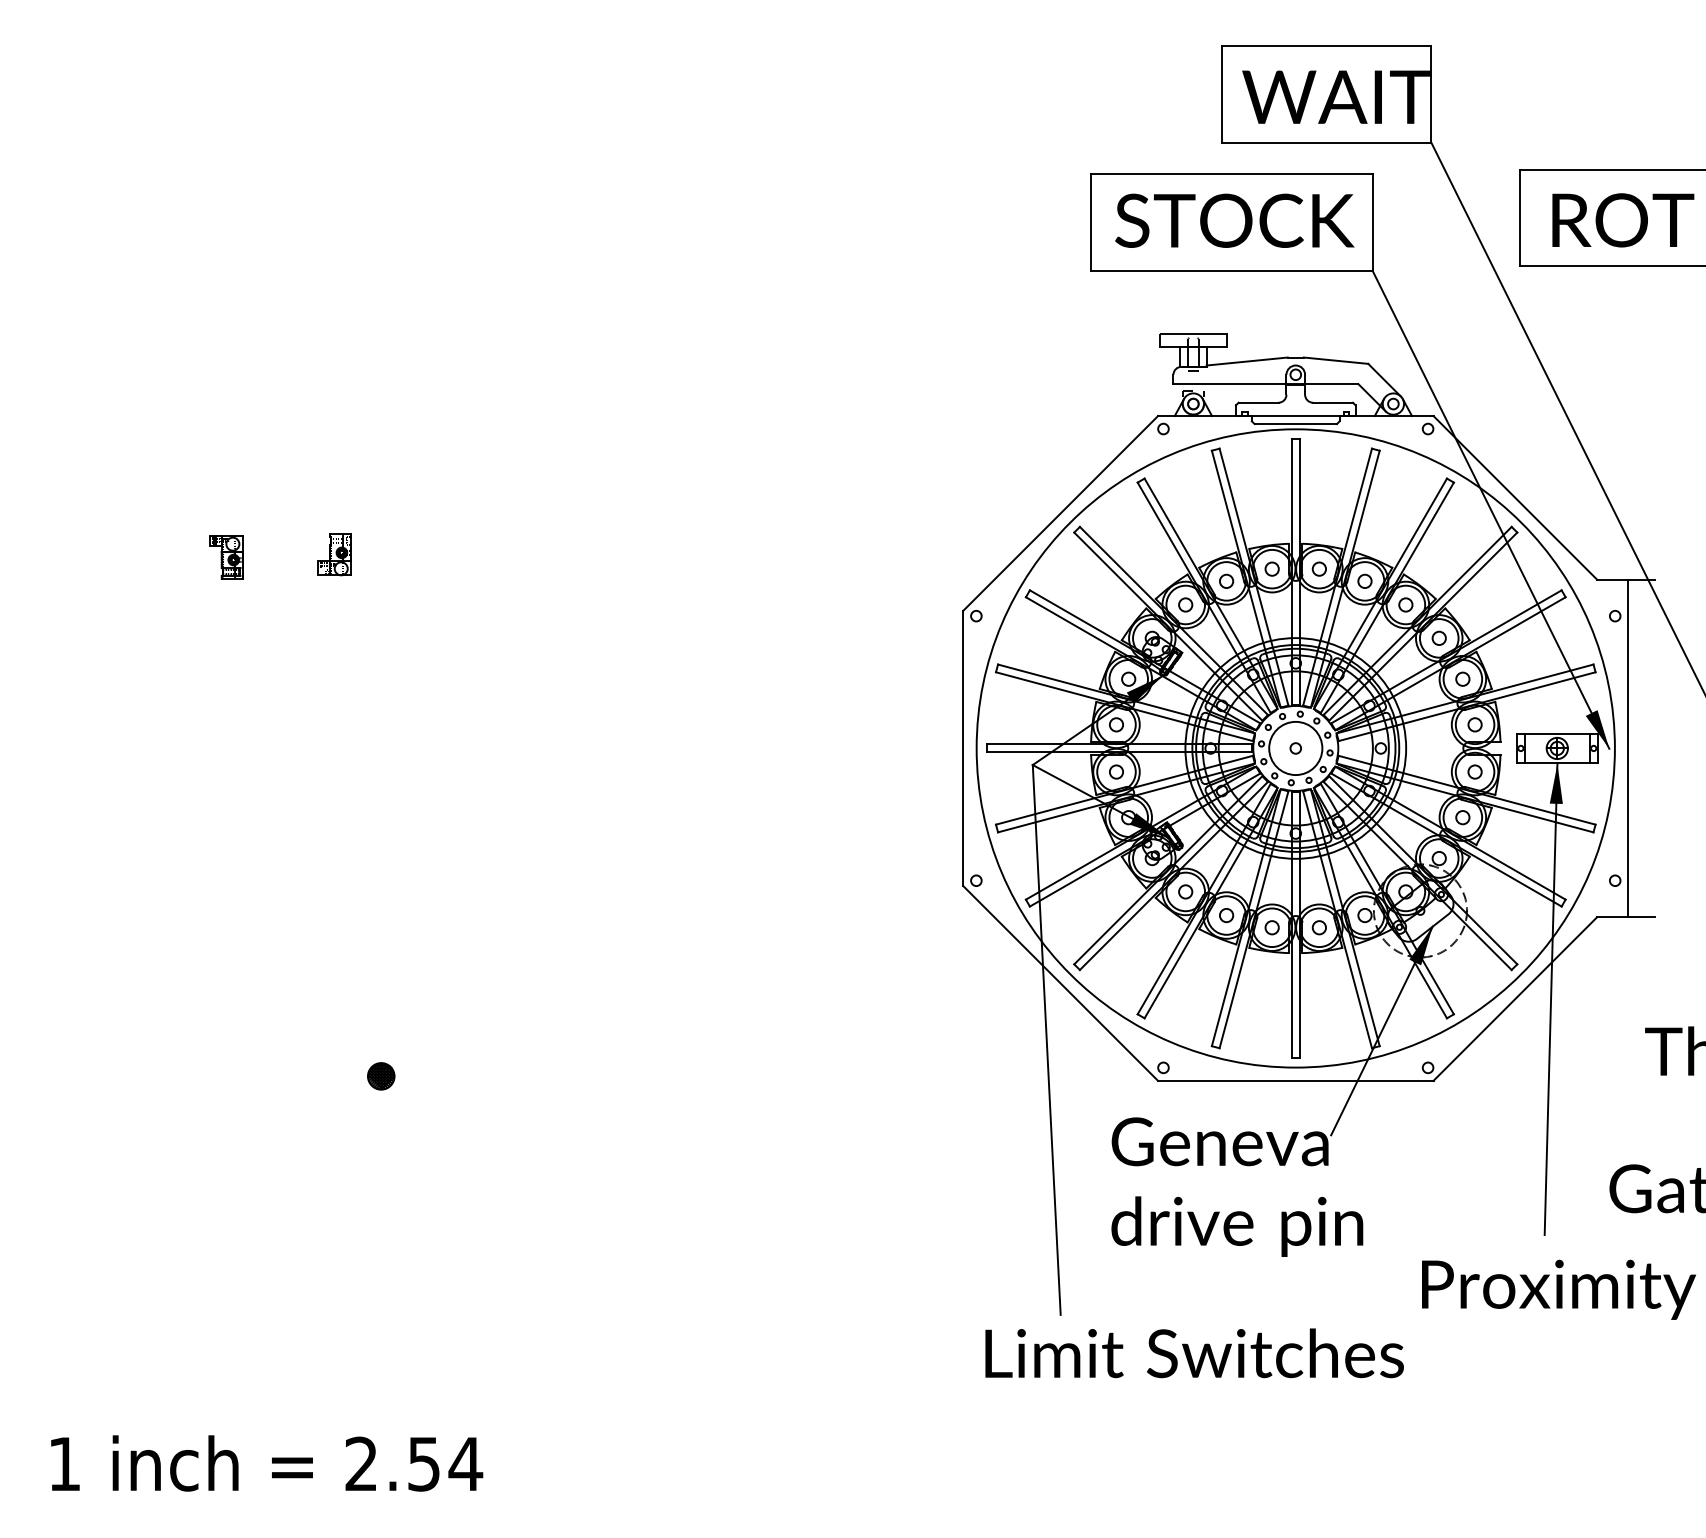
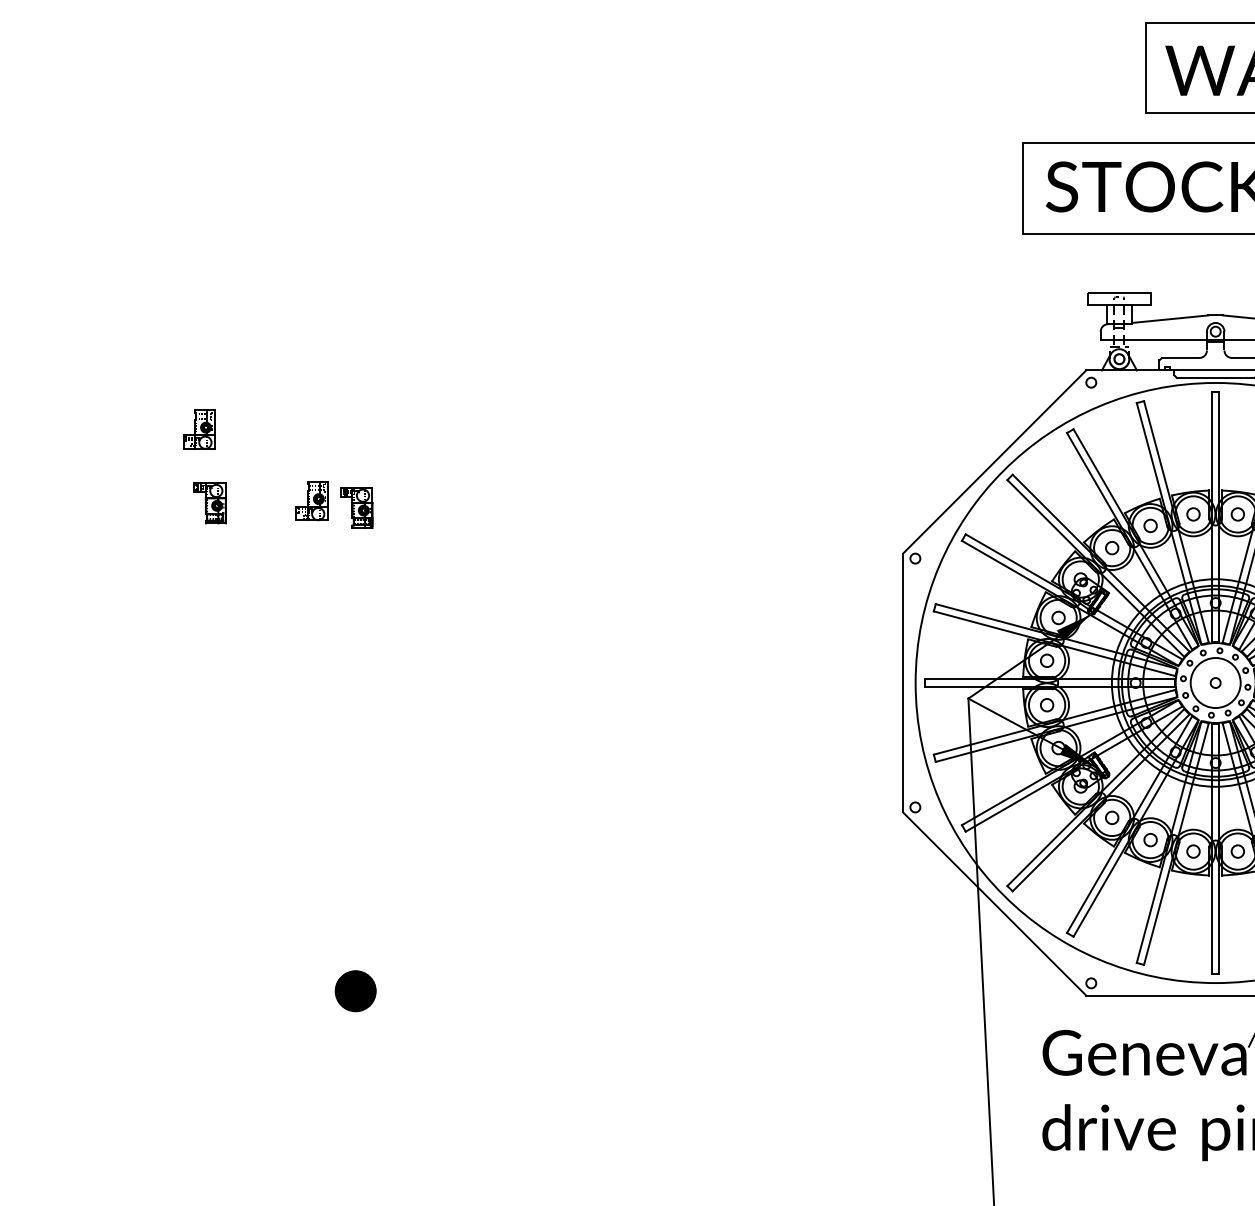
part: (214, 478) -> (199, 429), added
part: (382, 562) -> (357, 508), added
part: (381, 1076) -> (356, 991), size x1.6

